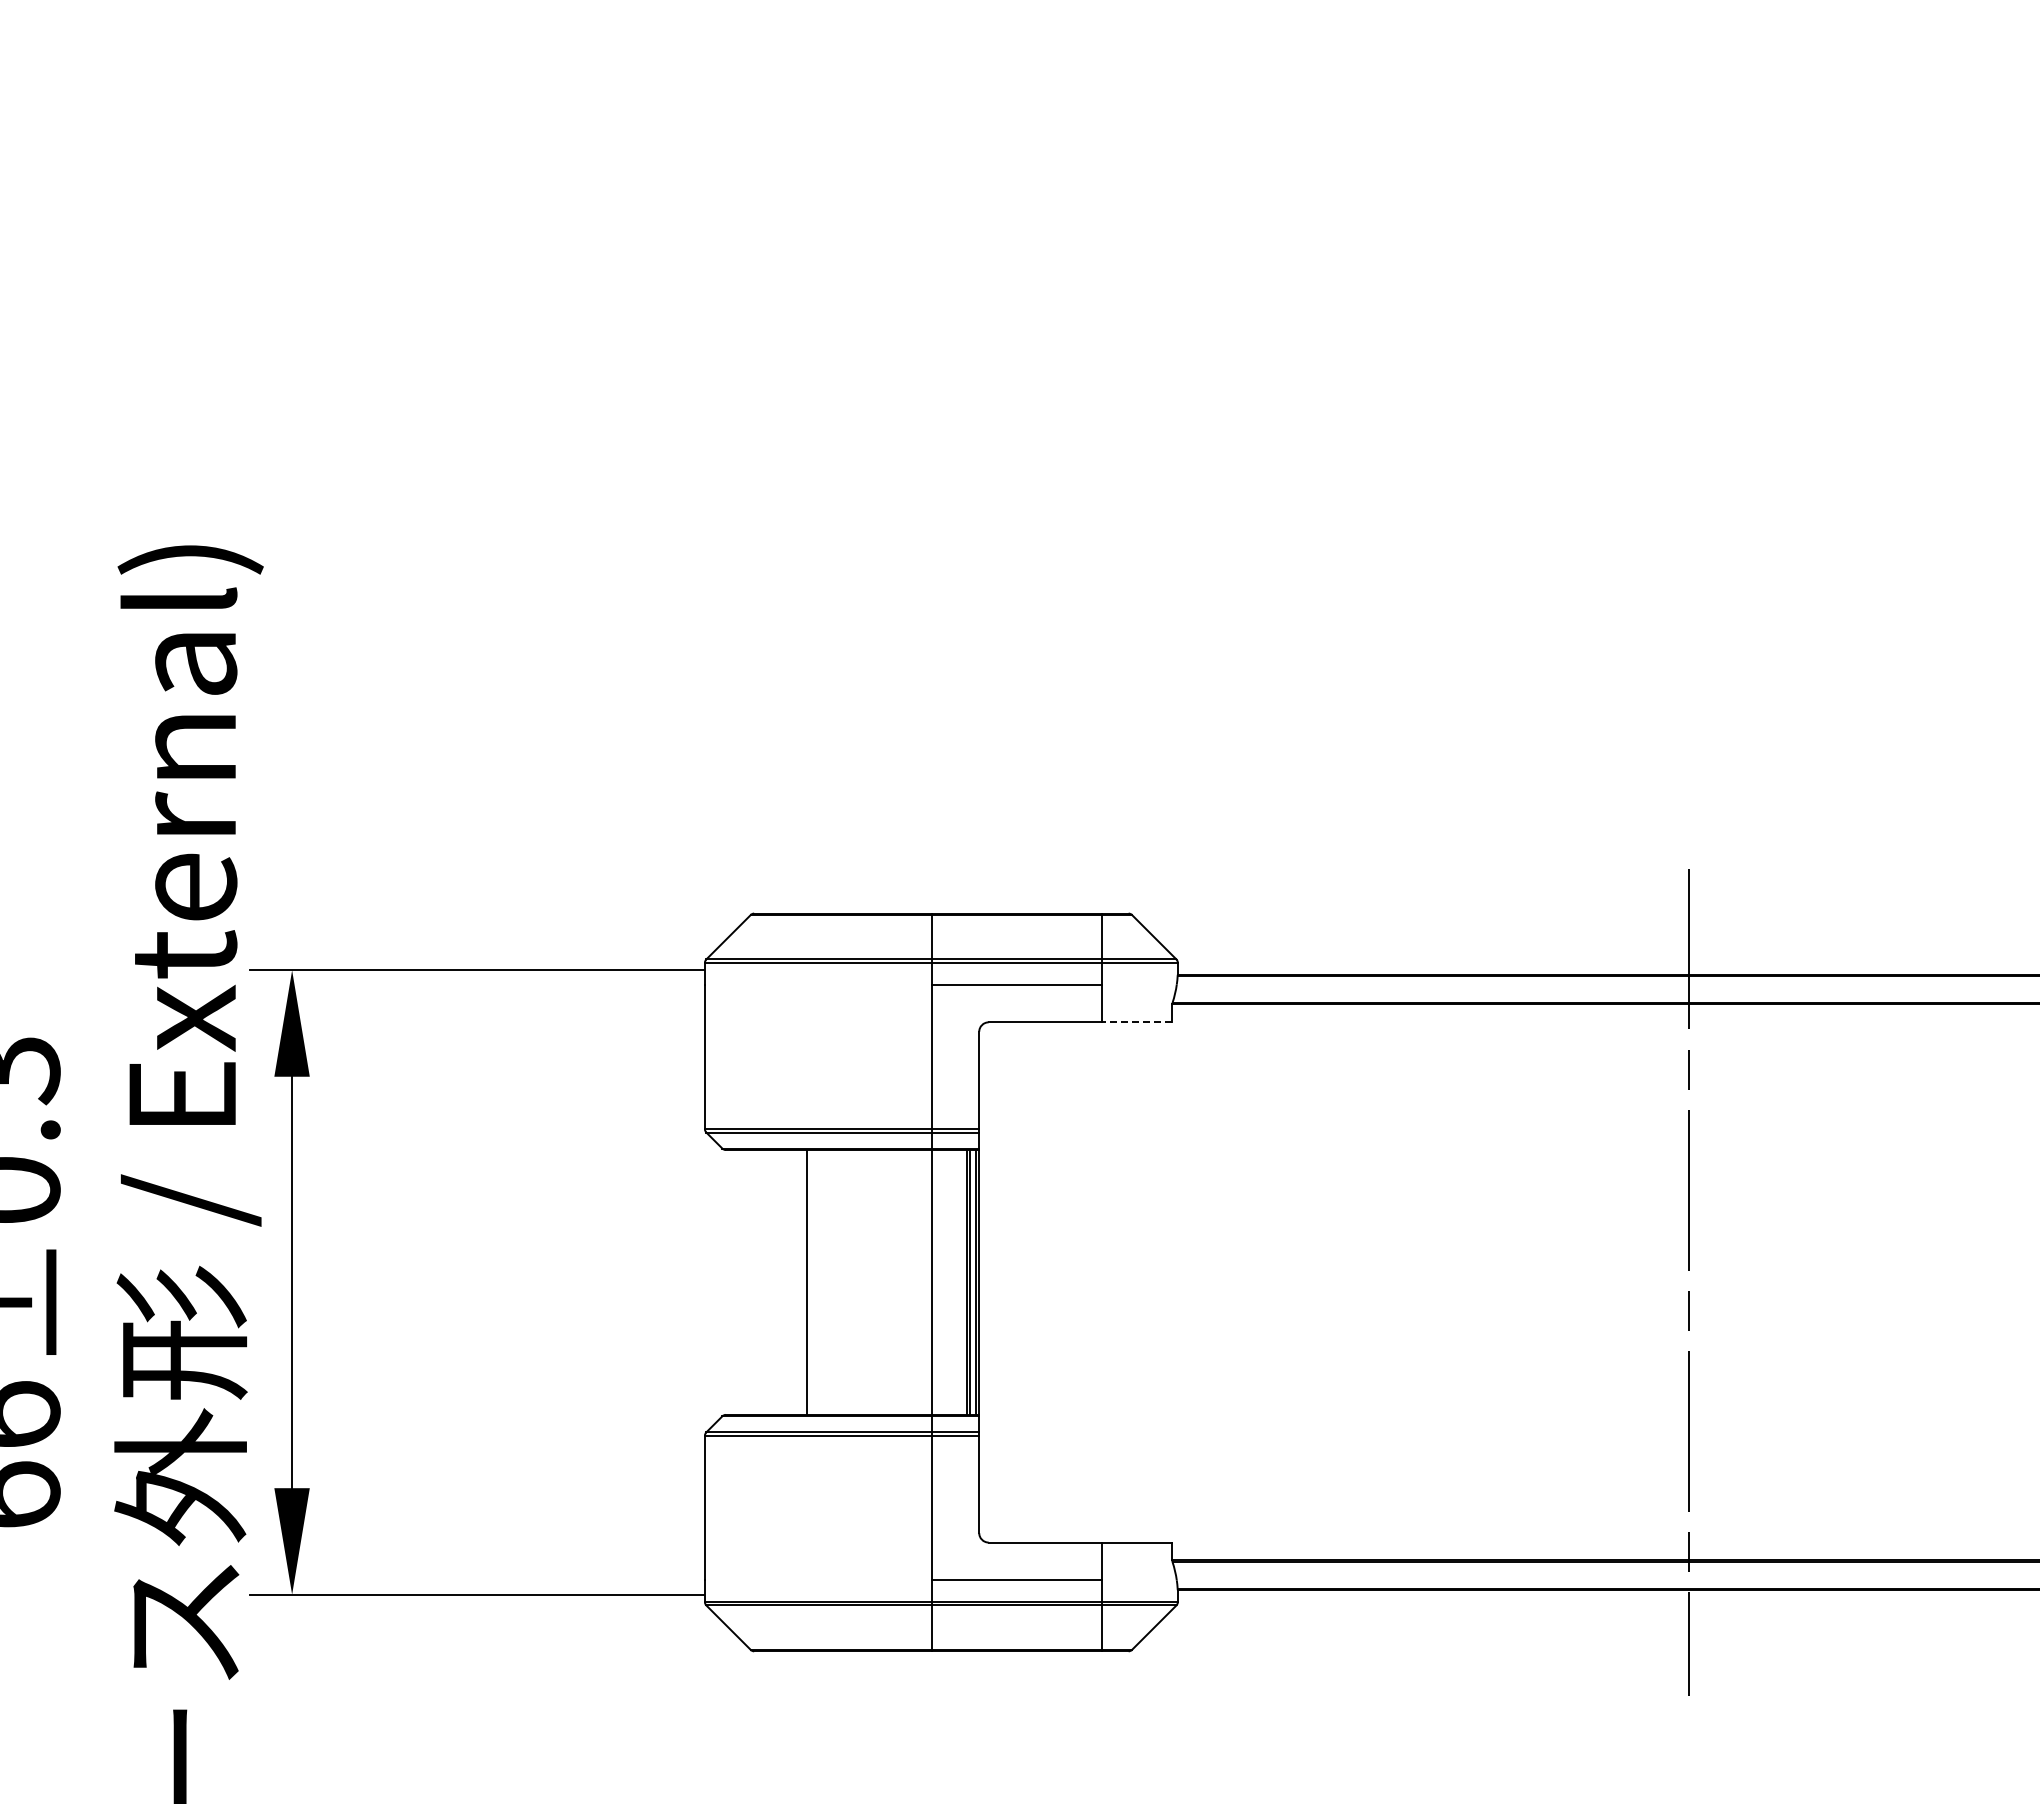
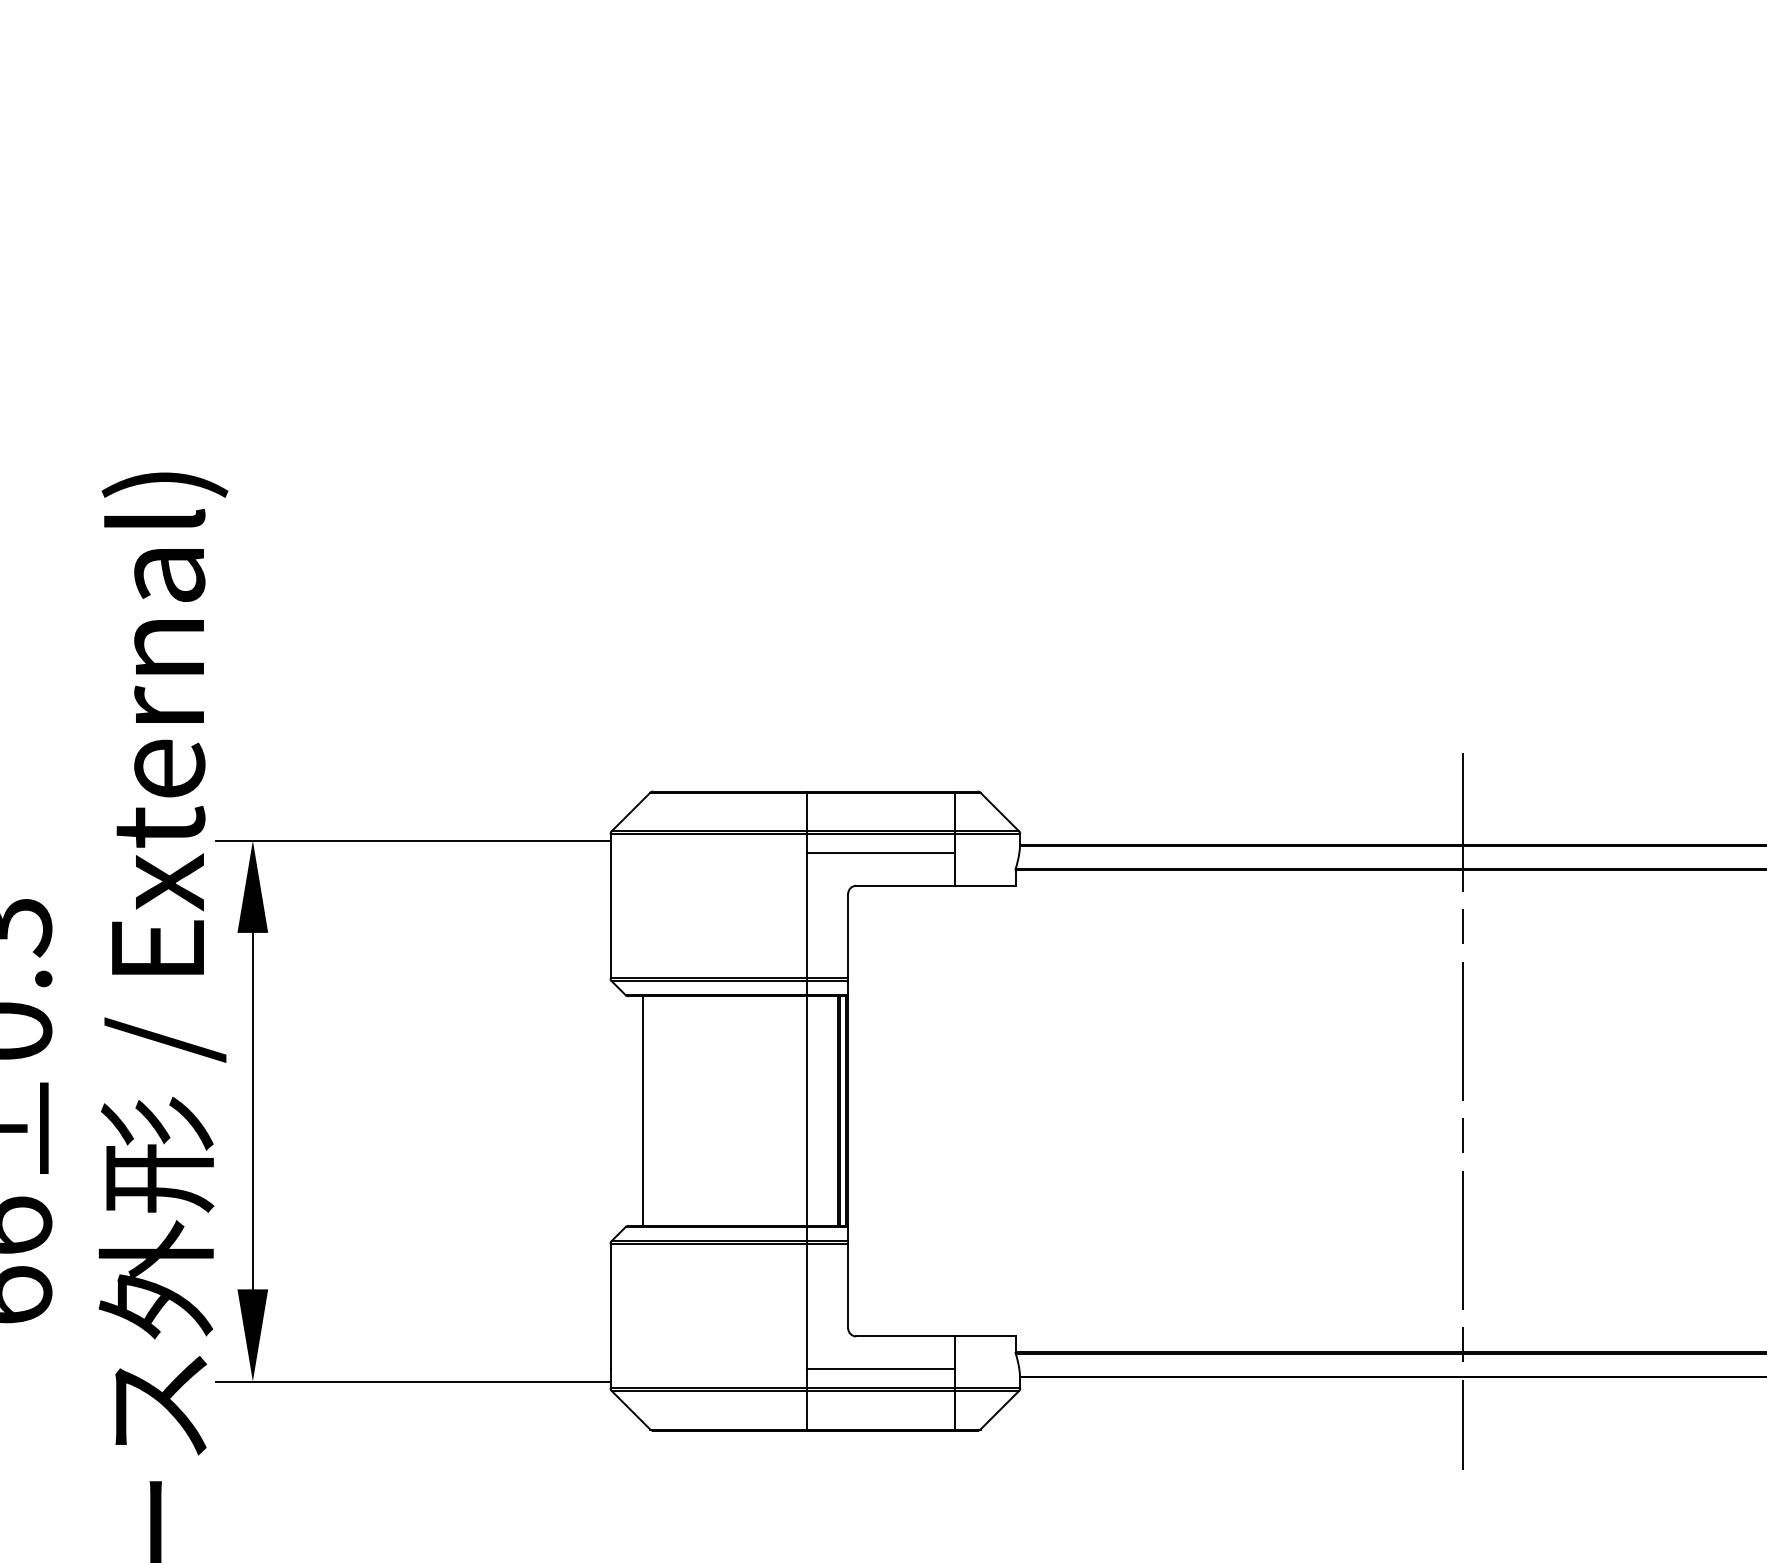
line: (1136, 1022) -> (984, 885), dashed -> solid
line: (806, 1282) -> (643, 1111), moved

